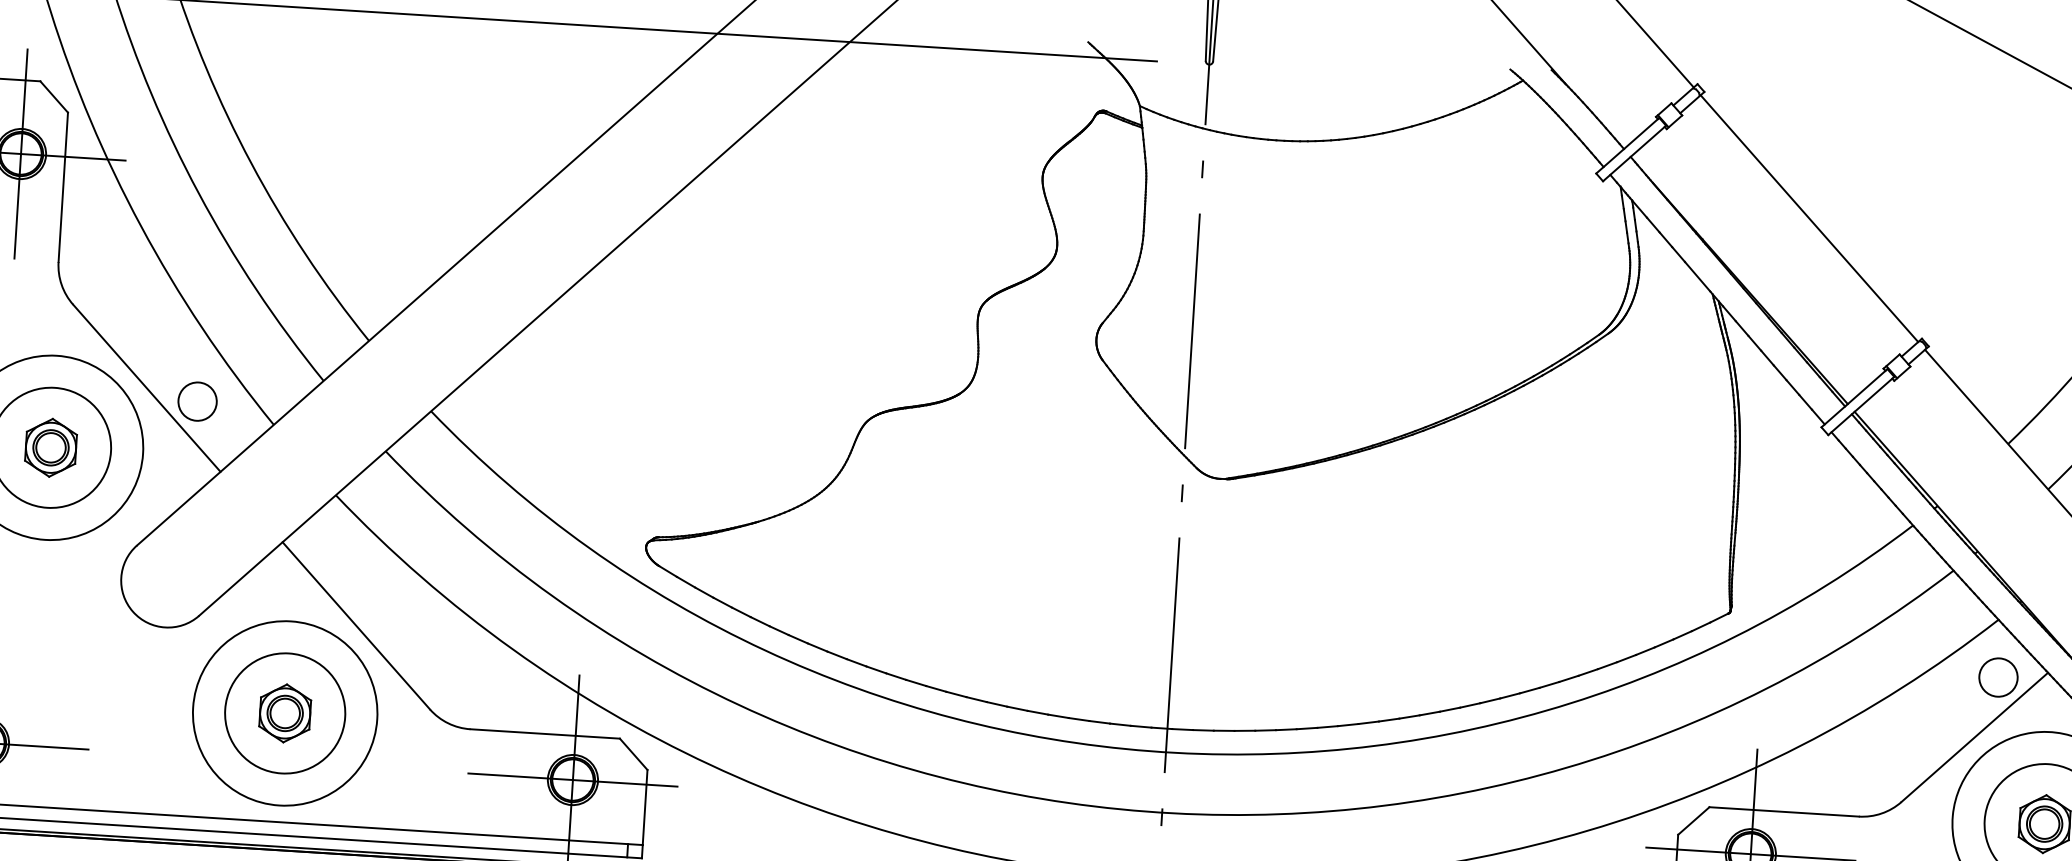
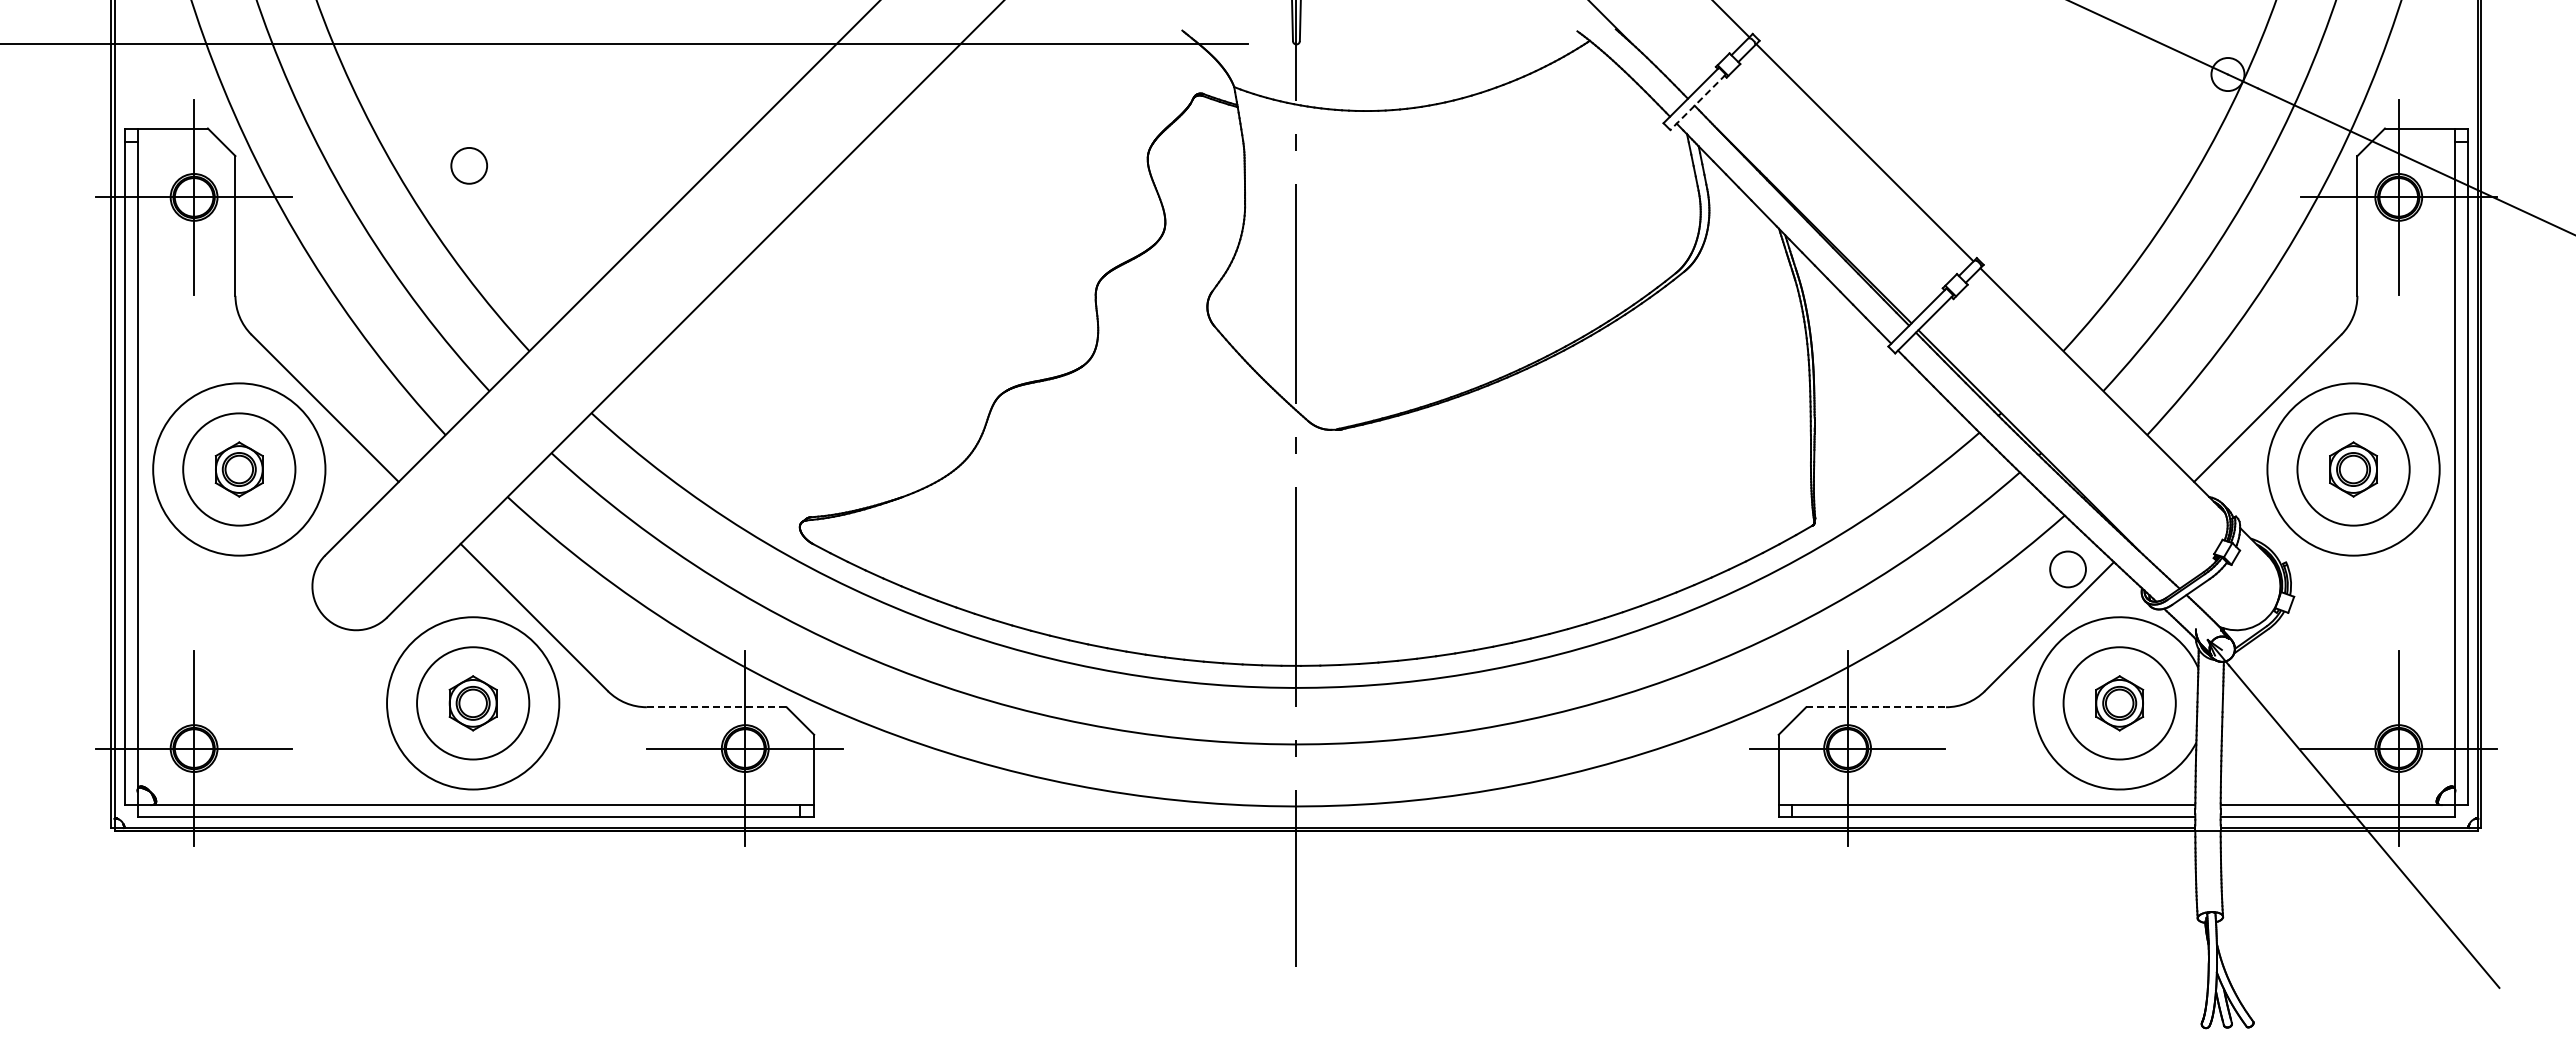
line: (1633, 153) -> (1697, 102), solid -> dashed
circle: (196, 401) -> (468, 165), moved
line: (544, 734) -> (716, 707), solid -> dashed
line: (1784, 812) -> (1876, 707), solid -> dashed

